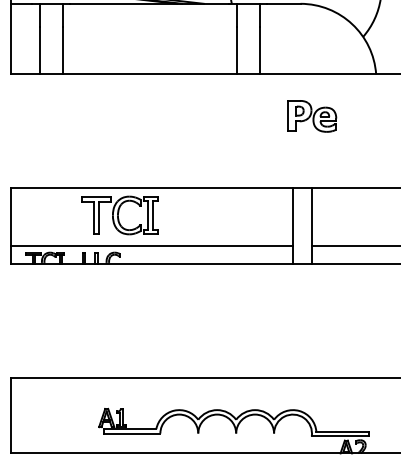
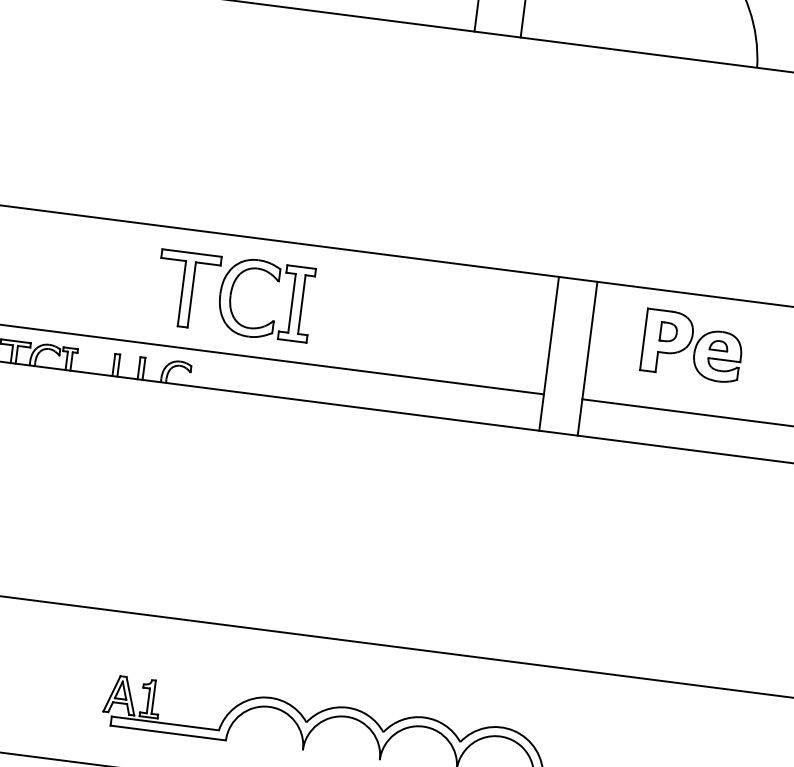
part: (312, 116) -> (693, 346), moved
part: (119, 215) -> (233, 295), moved

